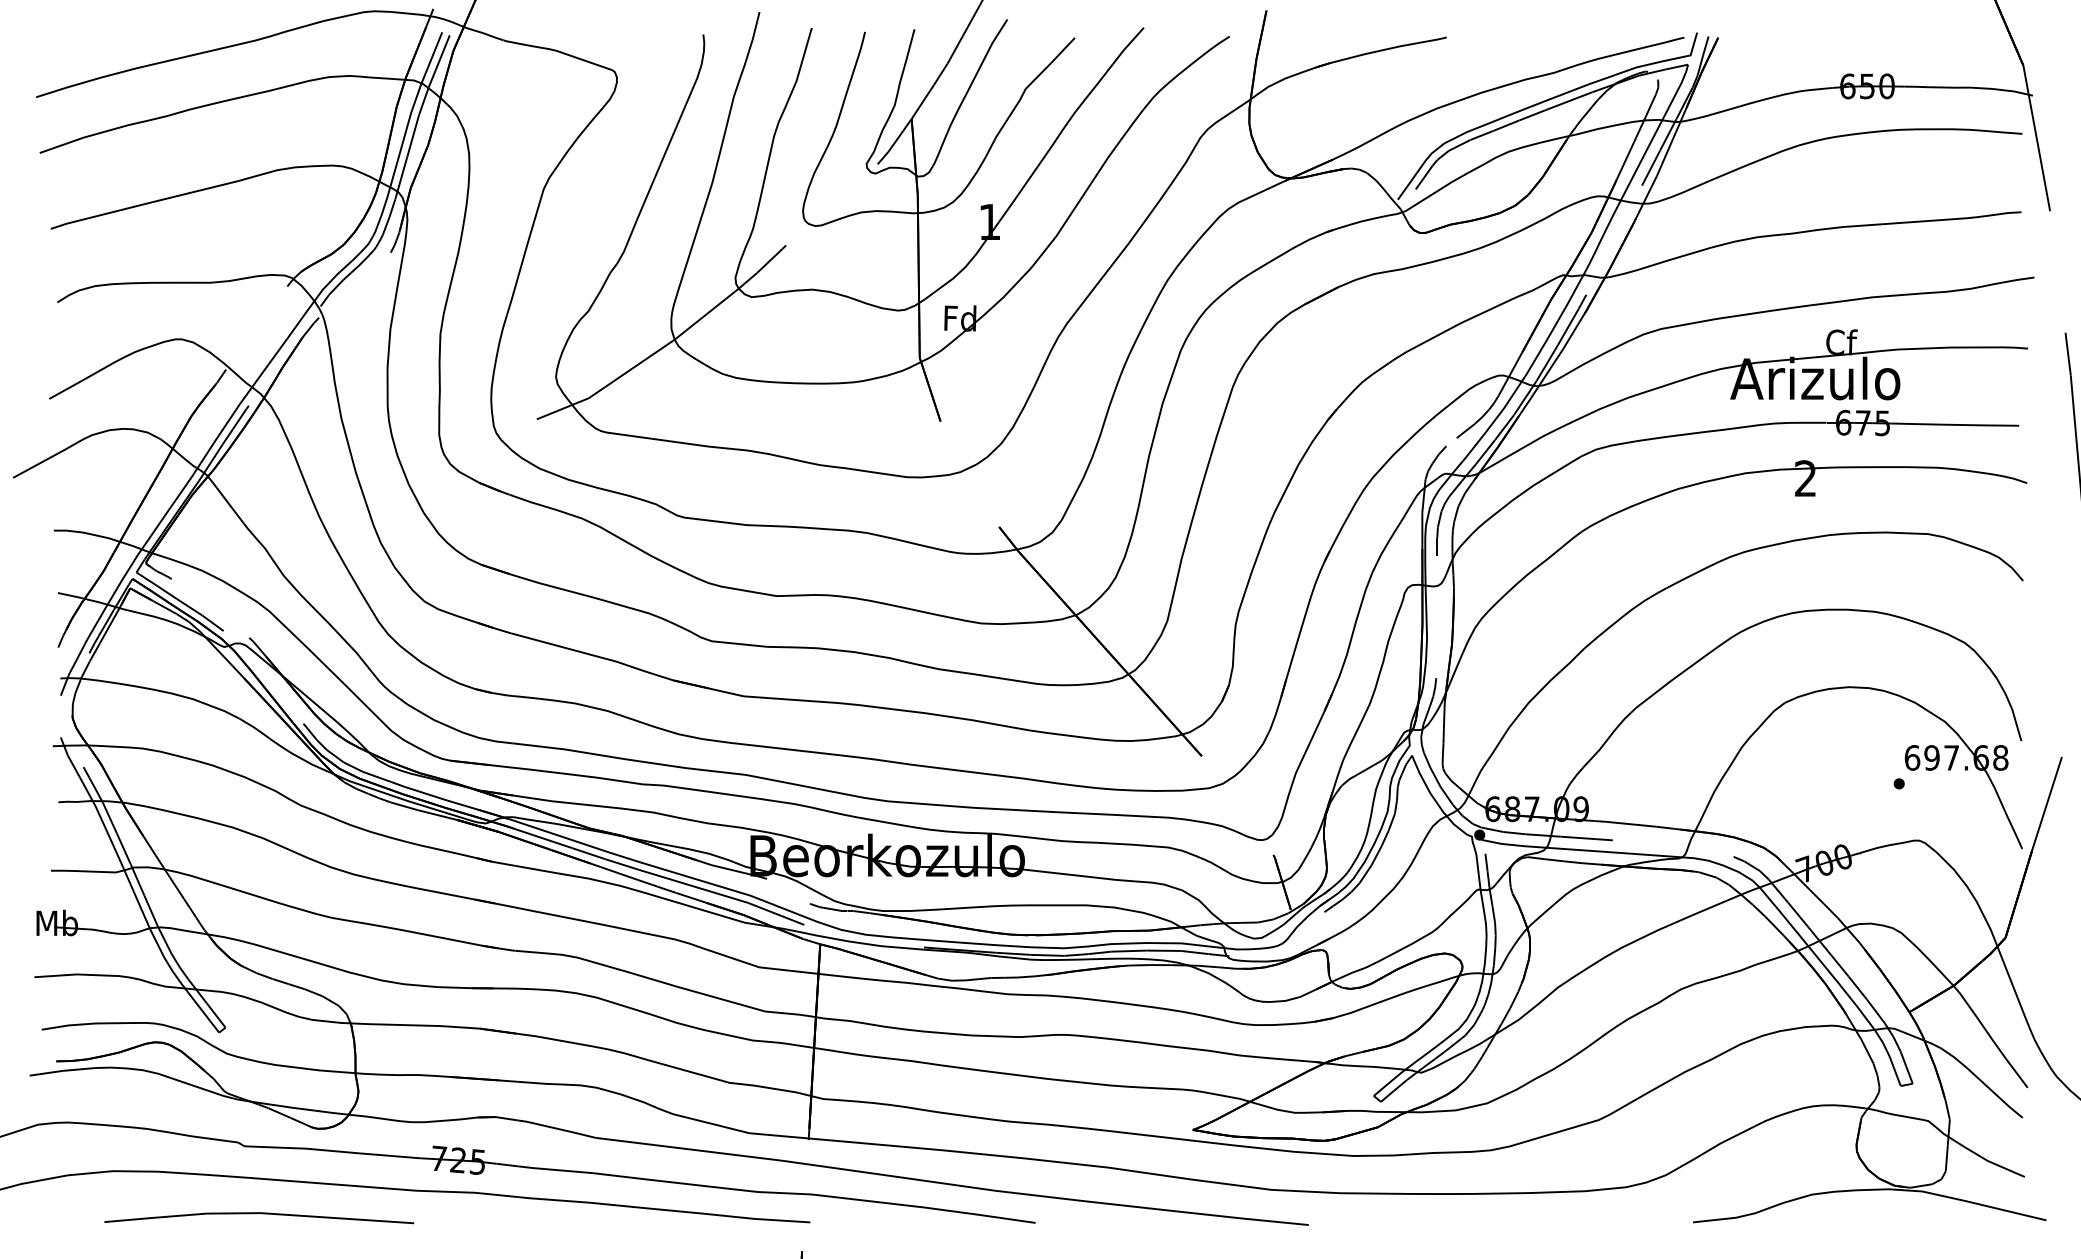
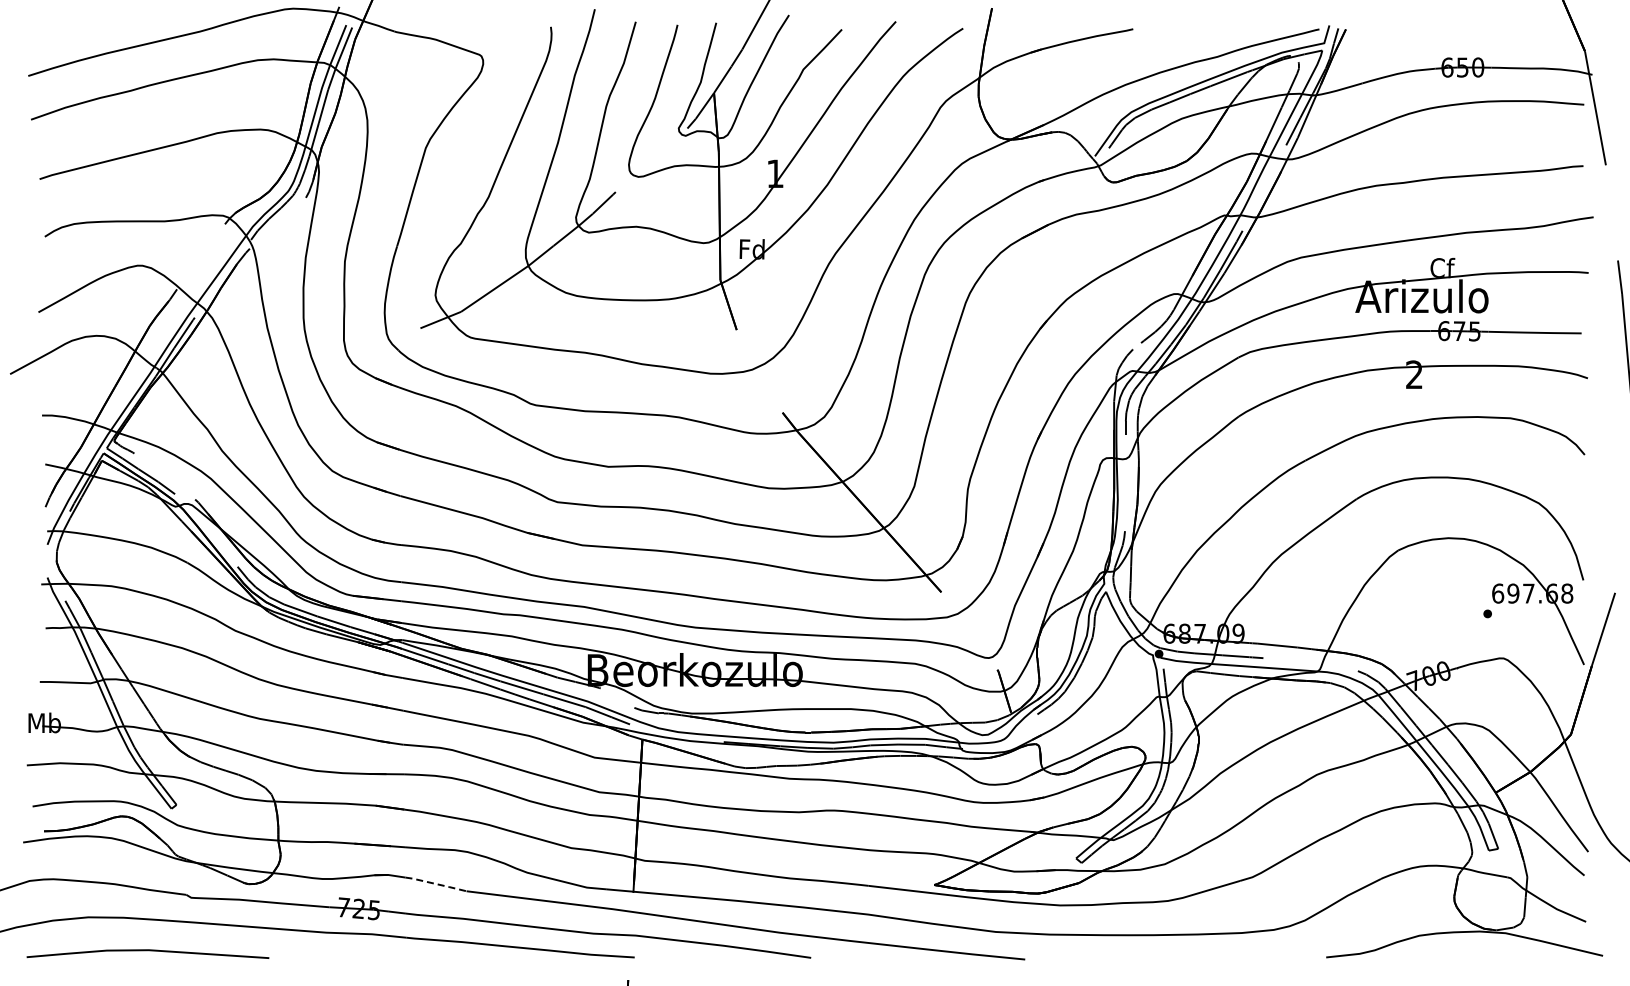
line: (556, 1127) -> (435, 883), solid -> dashed
curve: (258, 1214) -> (147, 951), moved

